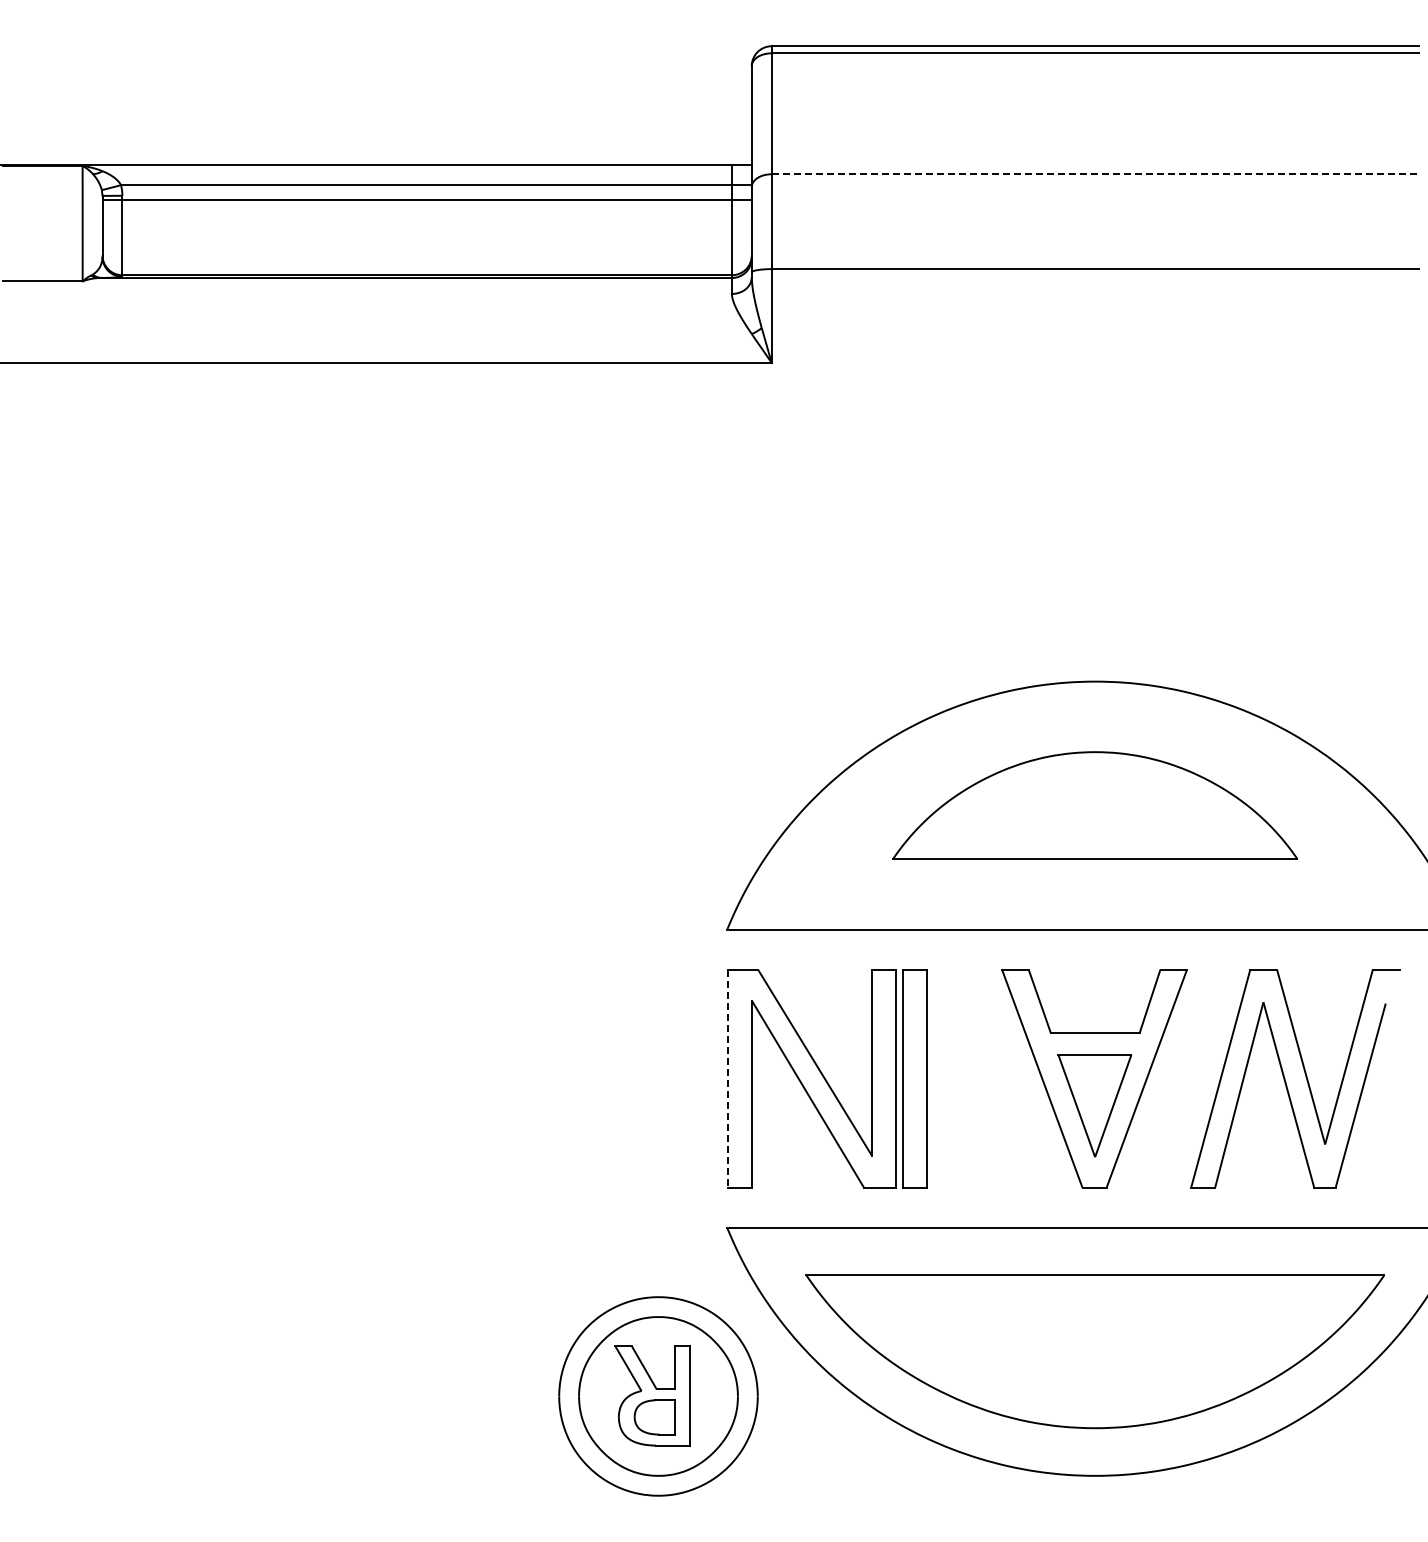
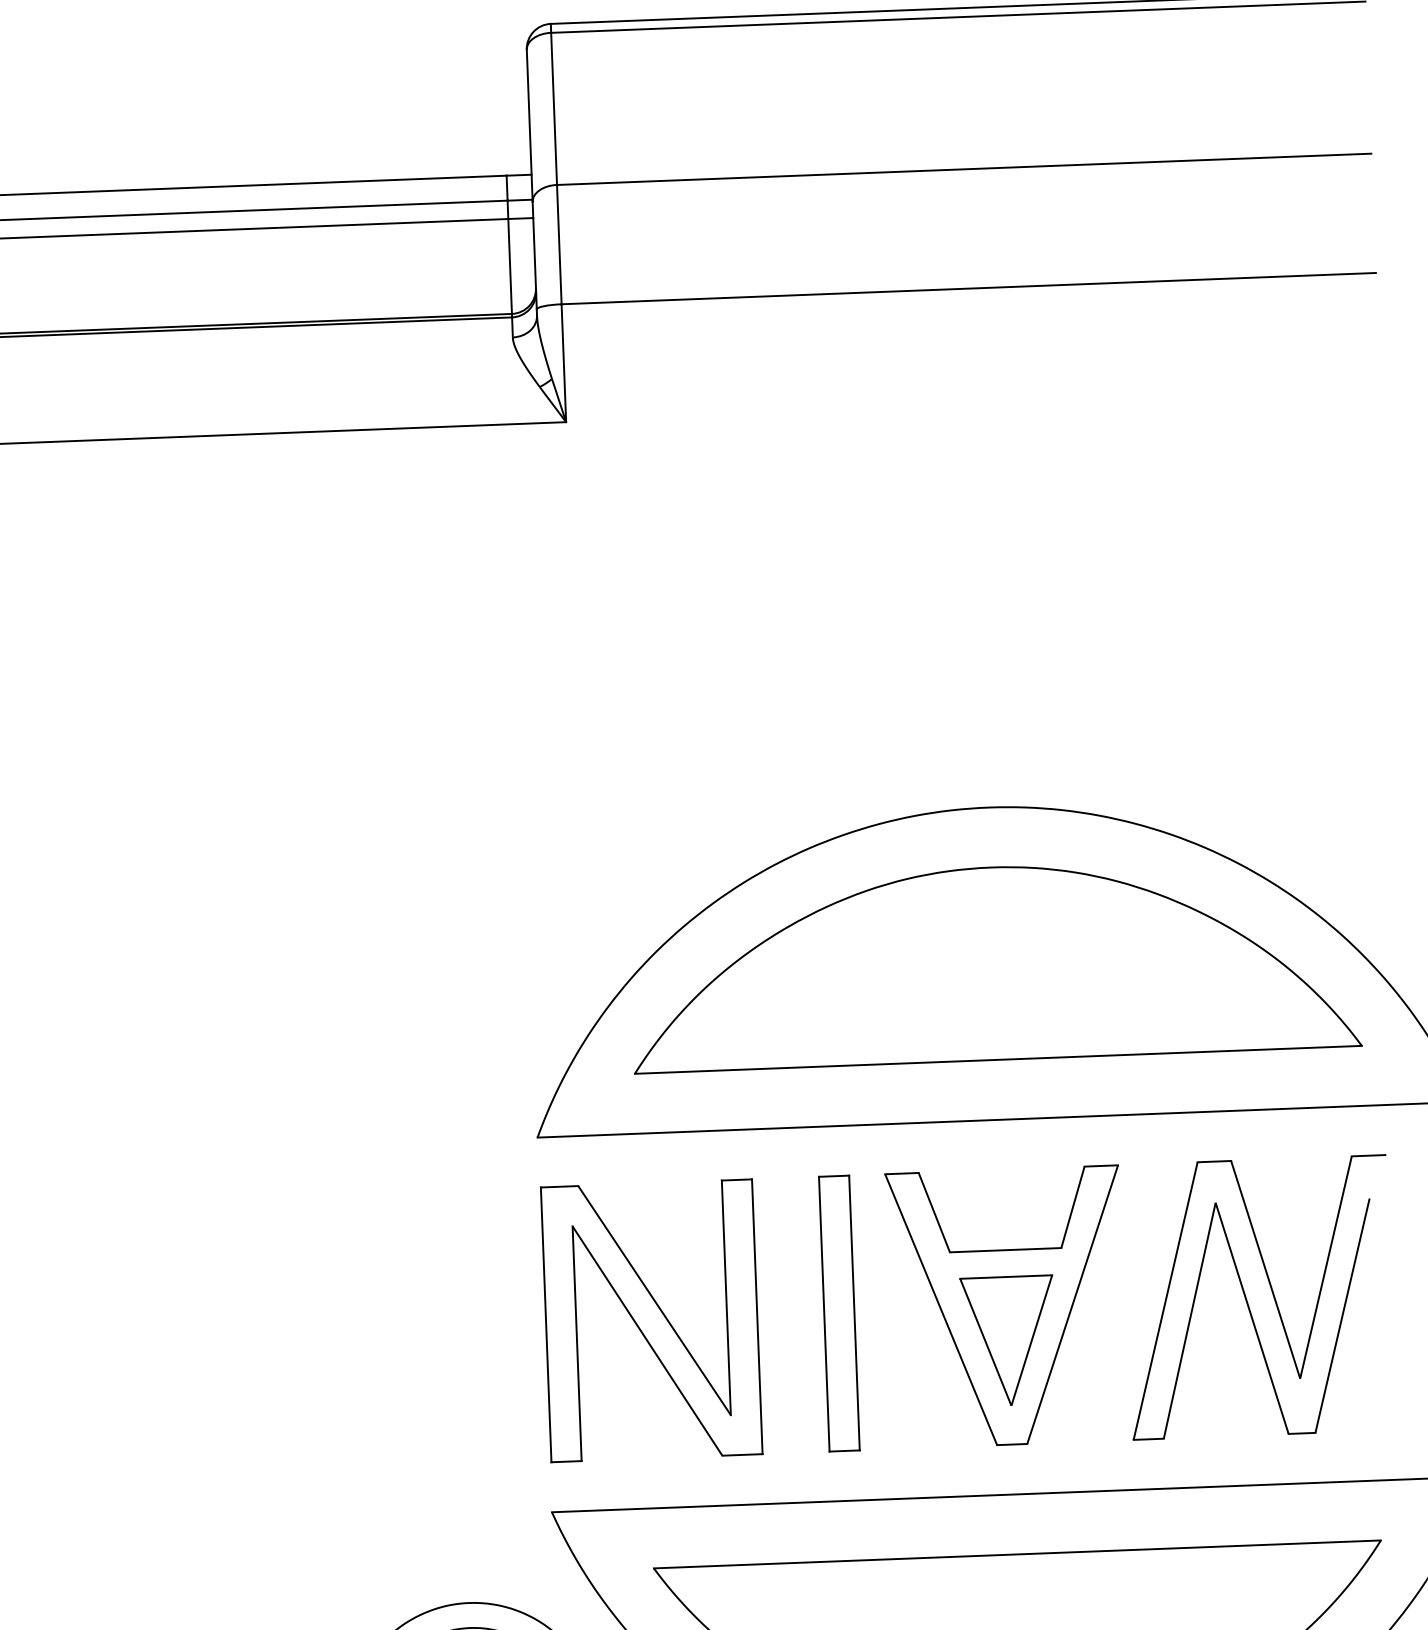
line: (1095, 174) -> (964, 169), dashed -> solid
part: (1094, 805) -> (993, 963), size x1.43
part: (914, 1078) -> (838, 1313), moved
line: (728, 1079) -> (546, 1325), dashed -> solid

